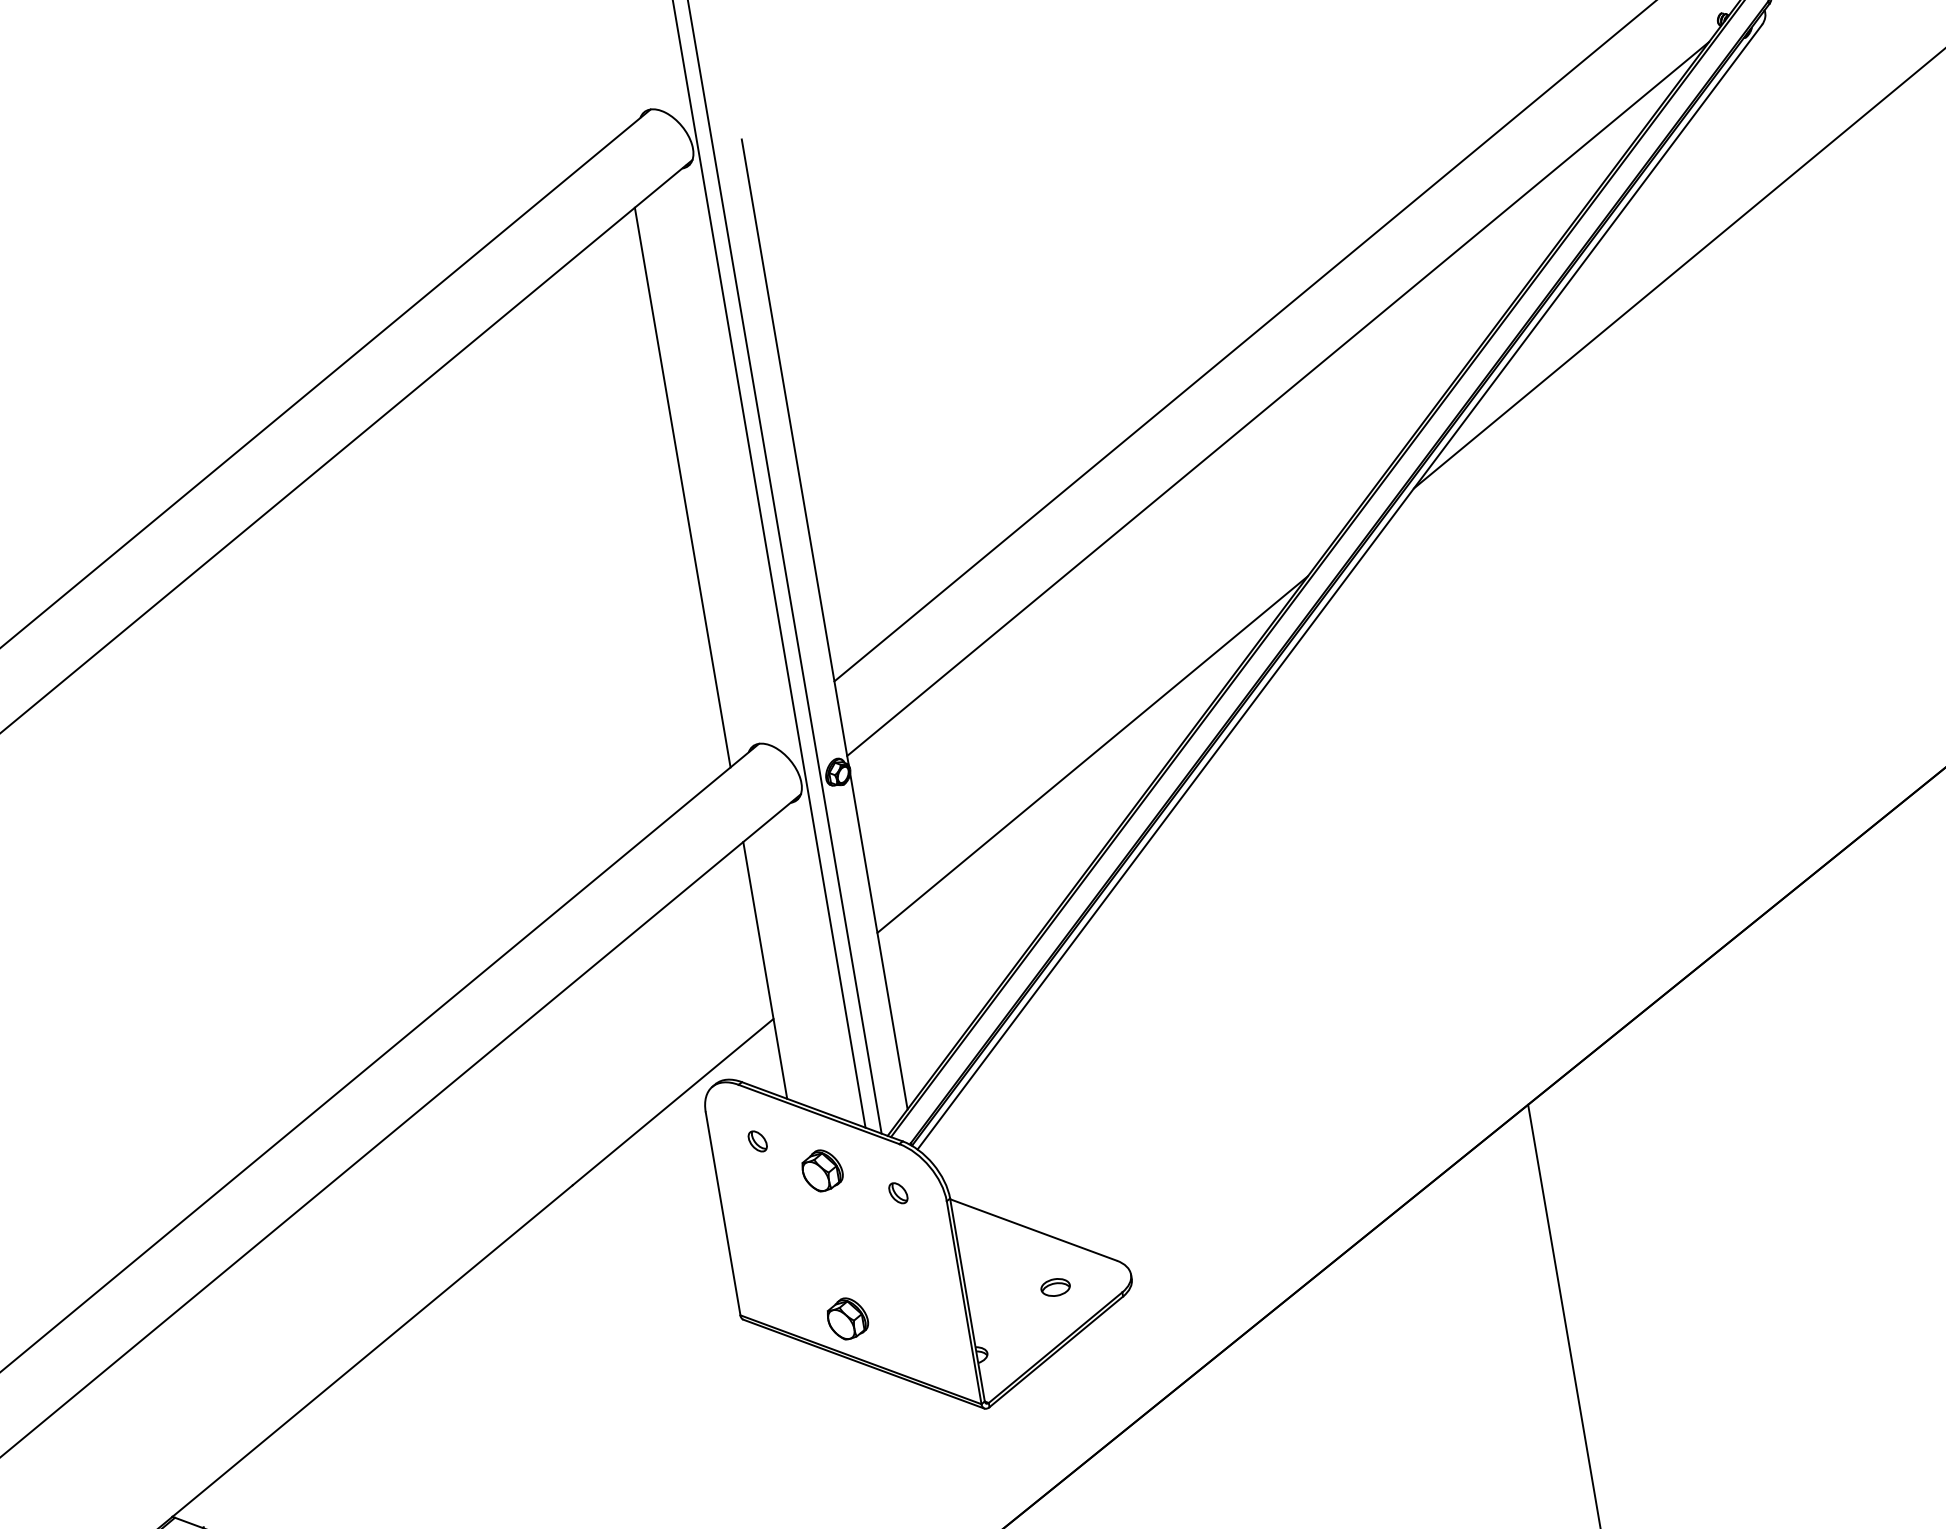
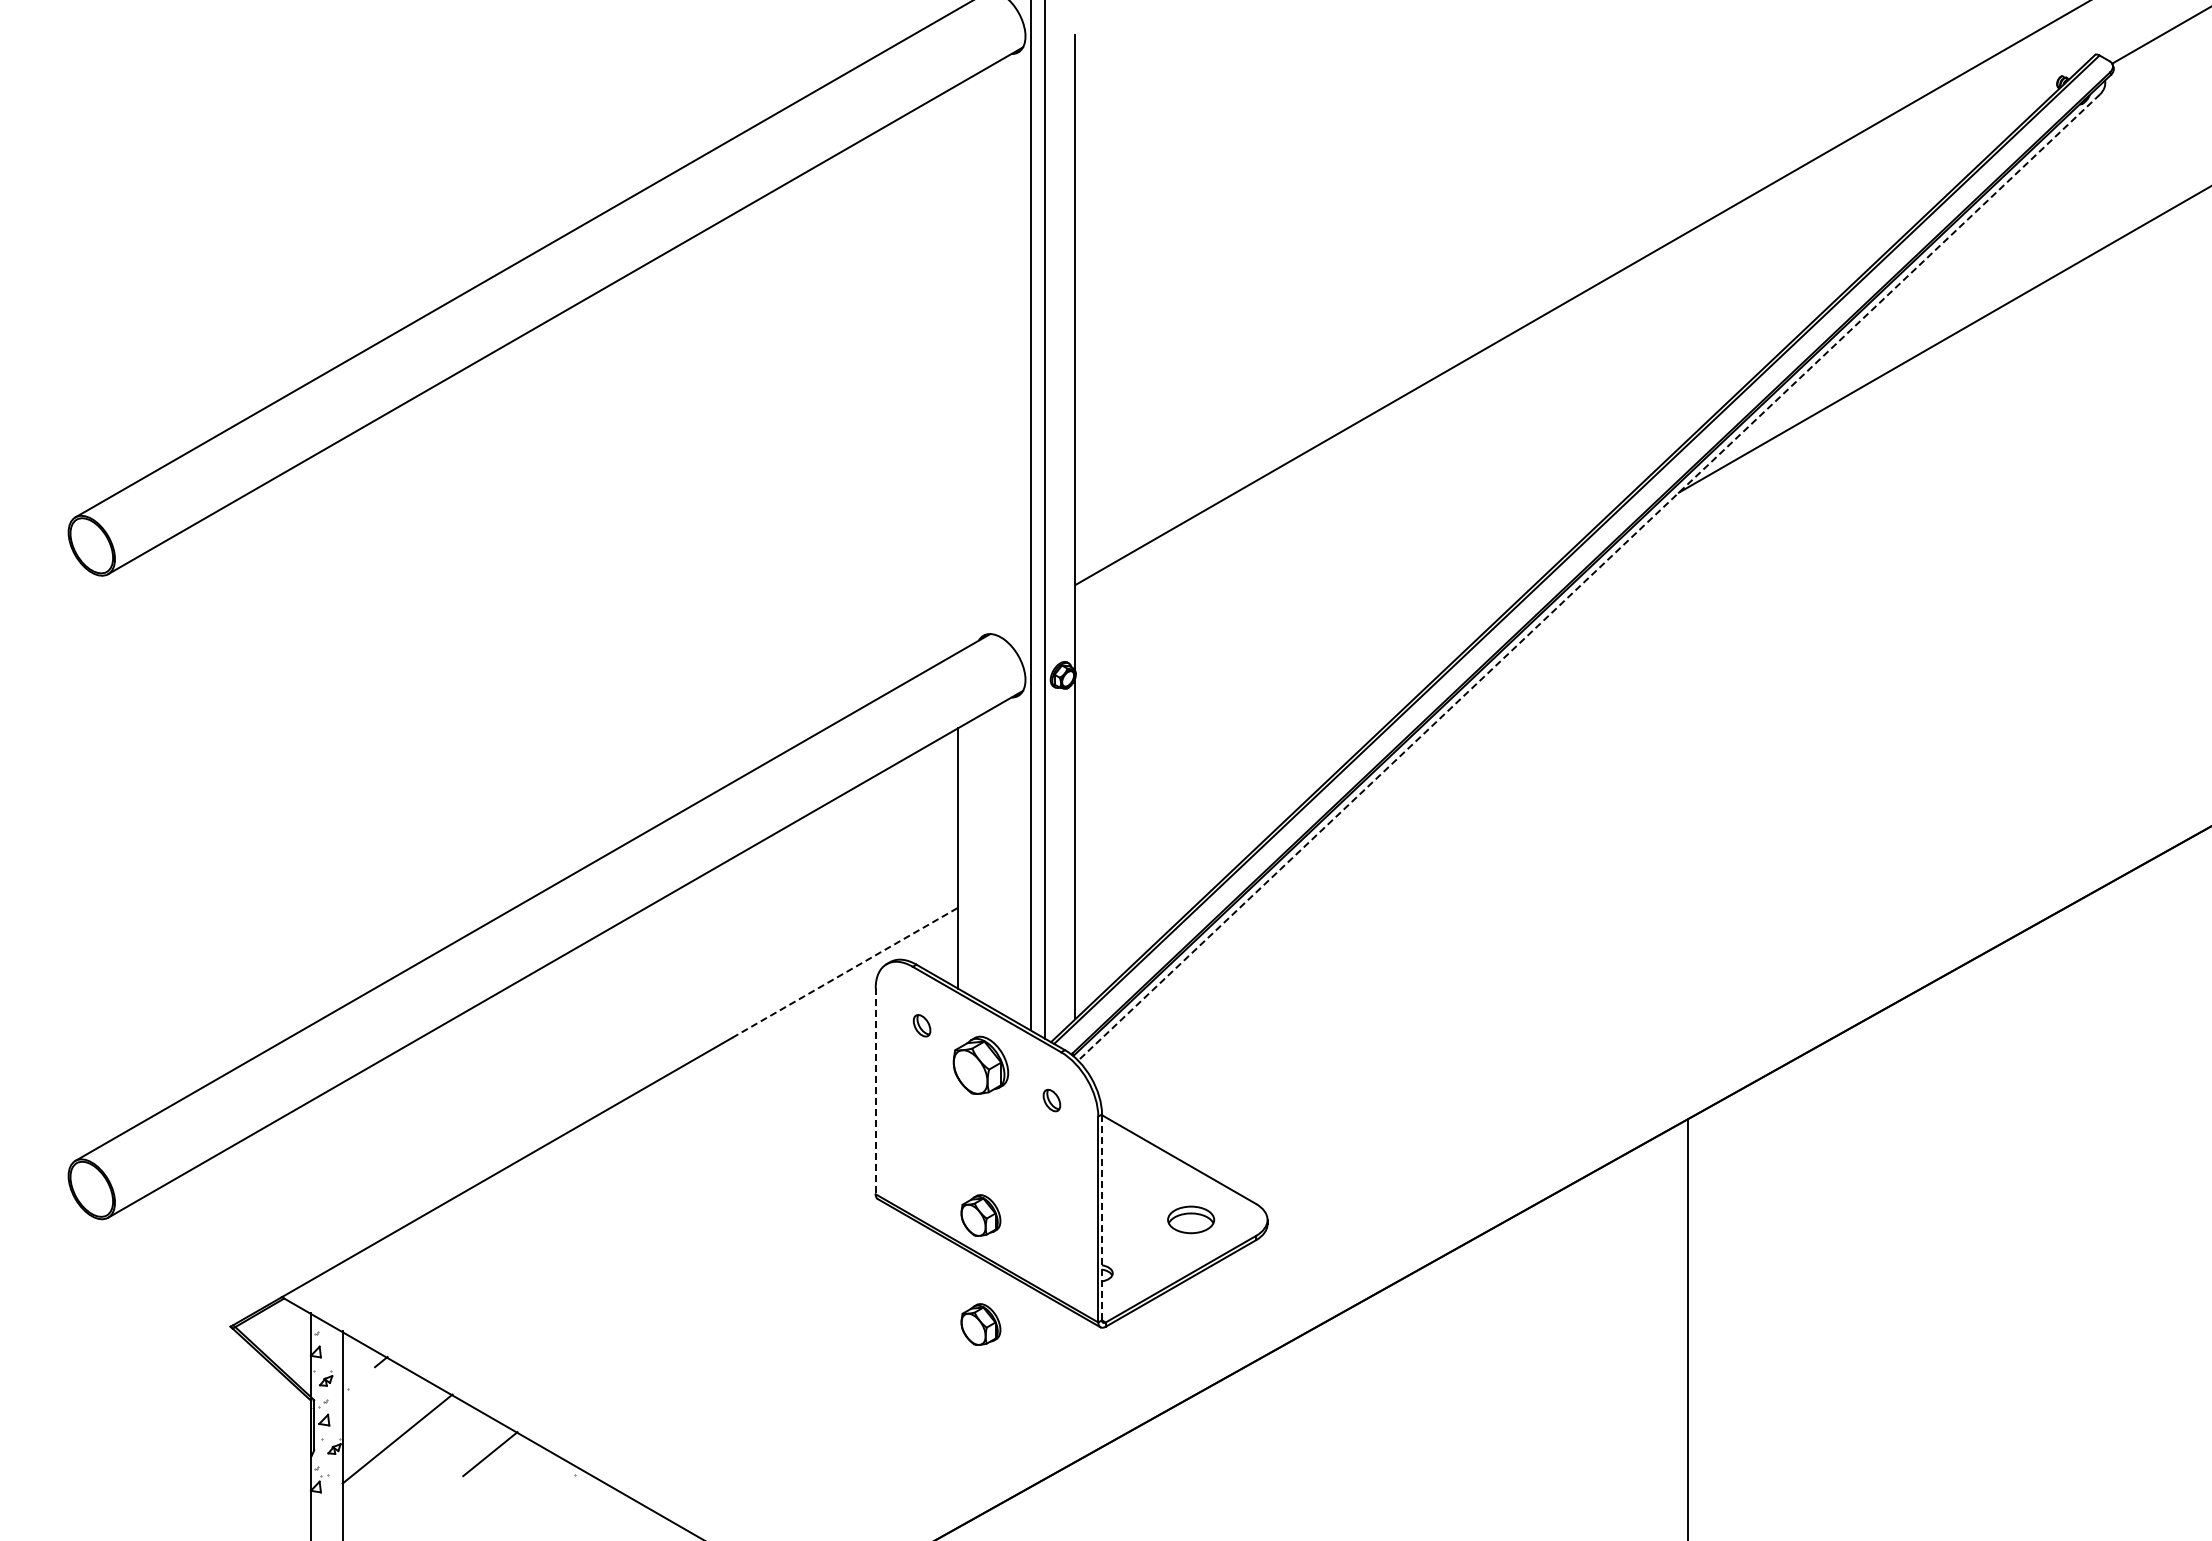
line: (1277, 398) -> (1559, 381), removed
line: (682, 487) -> (958, 368), removed
line: (1339, 587) -> (1588, 577), solid -> dashed
line: (1092, 754) -> (1317, 700), removed
line: (673, 1101) -> (845, 972), solid -> dashed
part: (822, 1170) -> (980, 1065), size x1.4
line: (722, 1214) -> (875, 1091), solid -> dashed
part: (1055, 1287) -> (1190, 1219), size x1.6
line: (967, 1300) -> (1102, 1217), solid -> dashed
part: (865, 1426) -> (980, 1324), added

